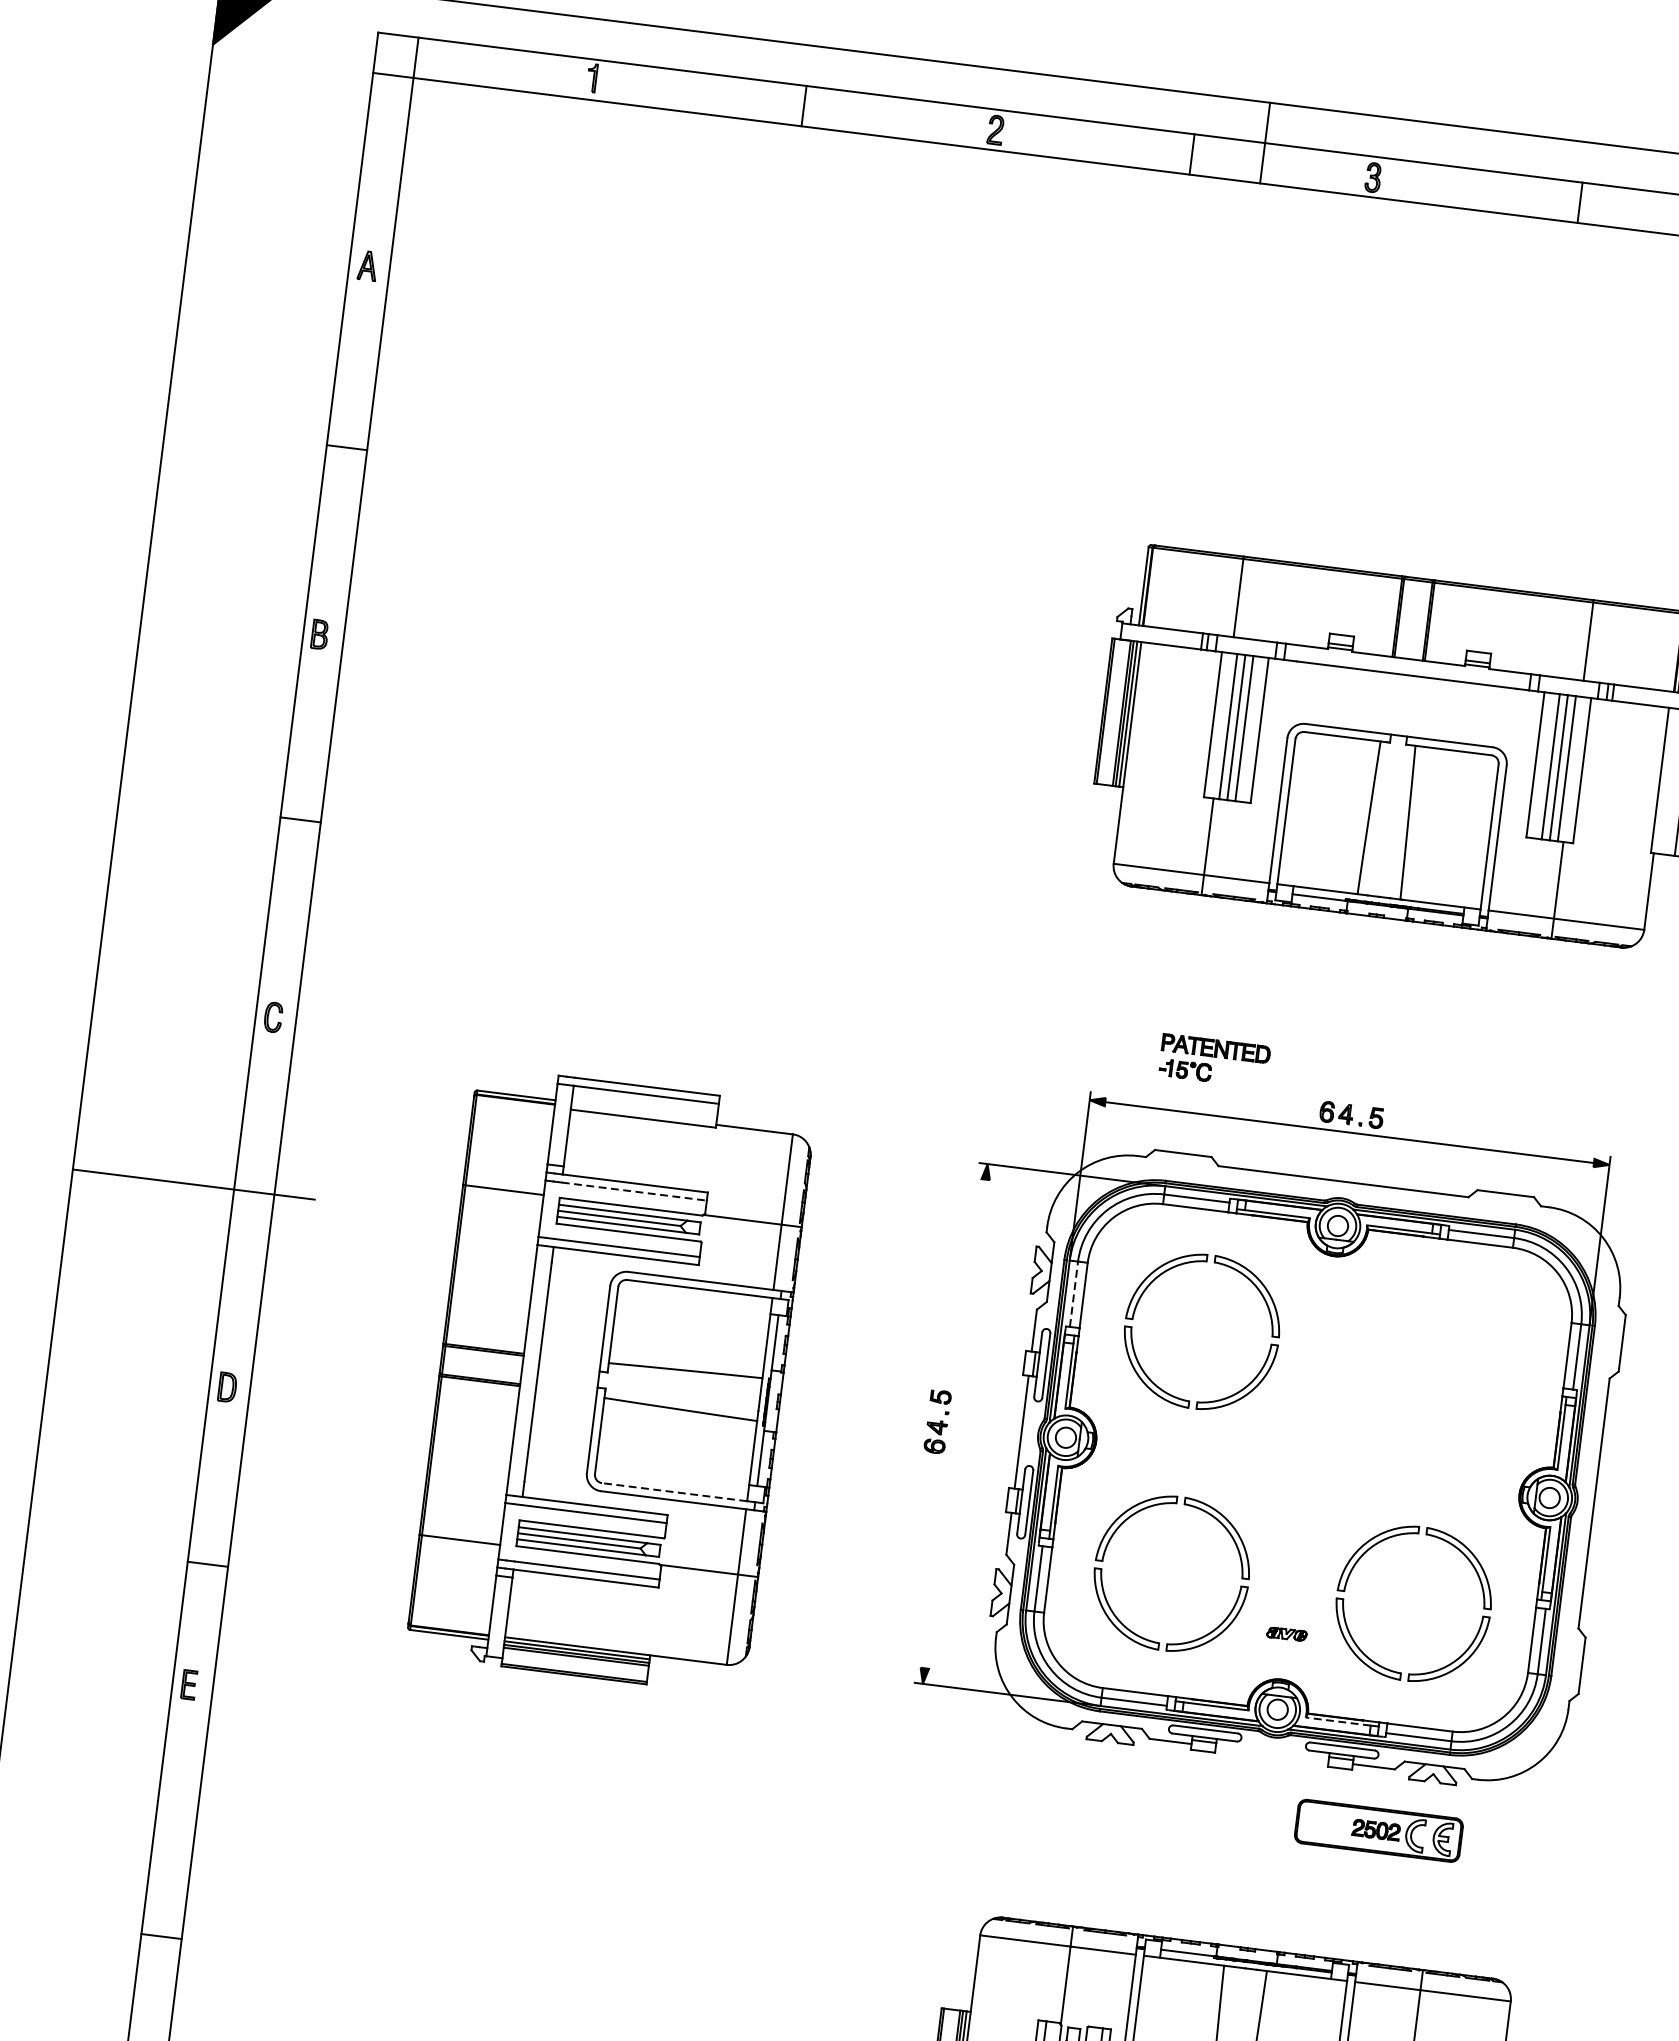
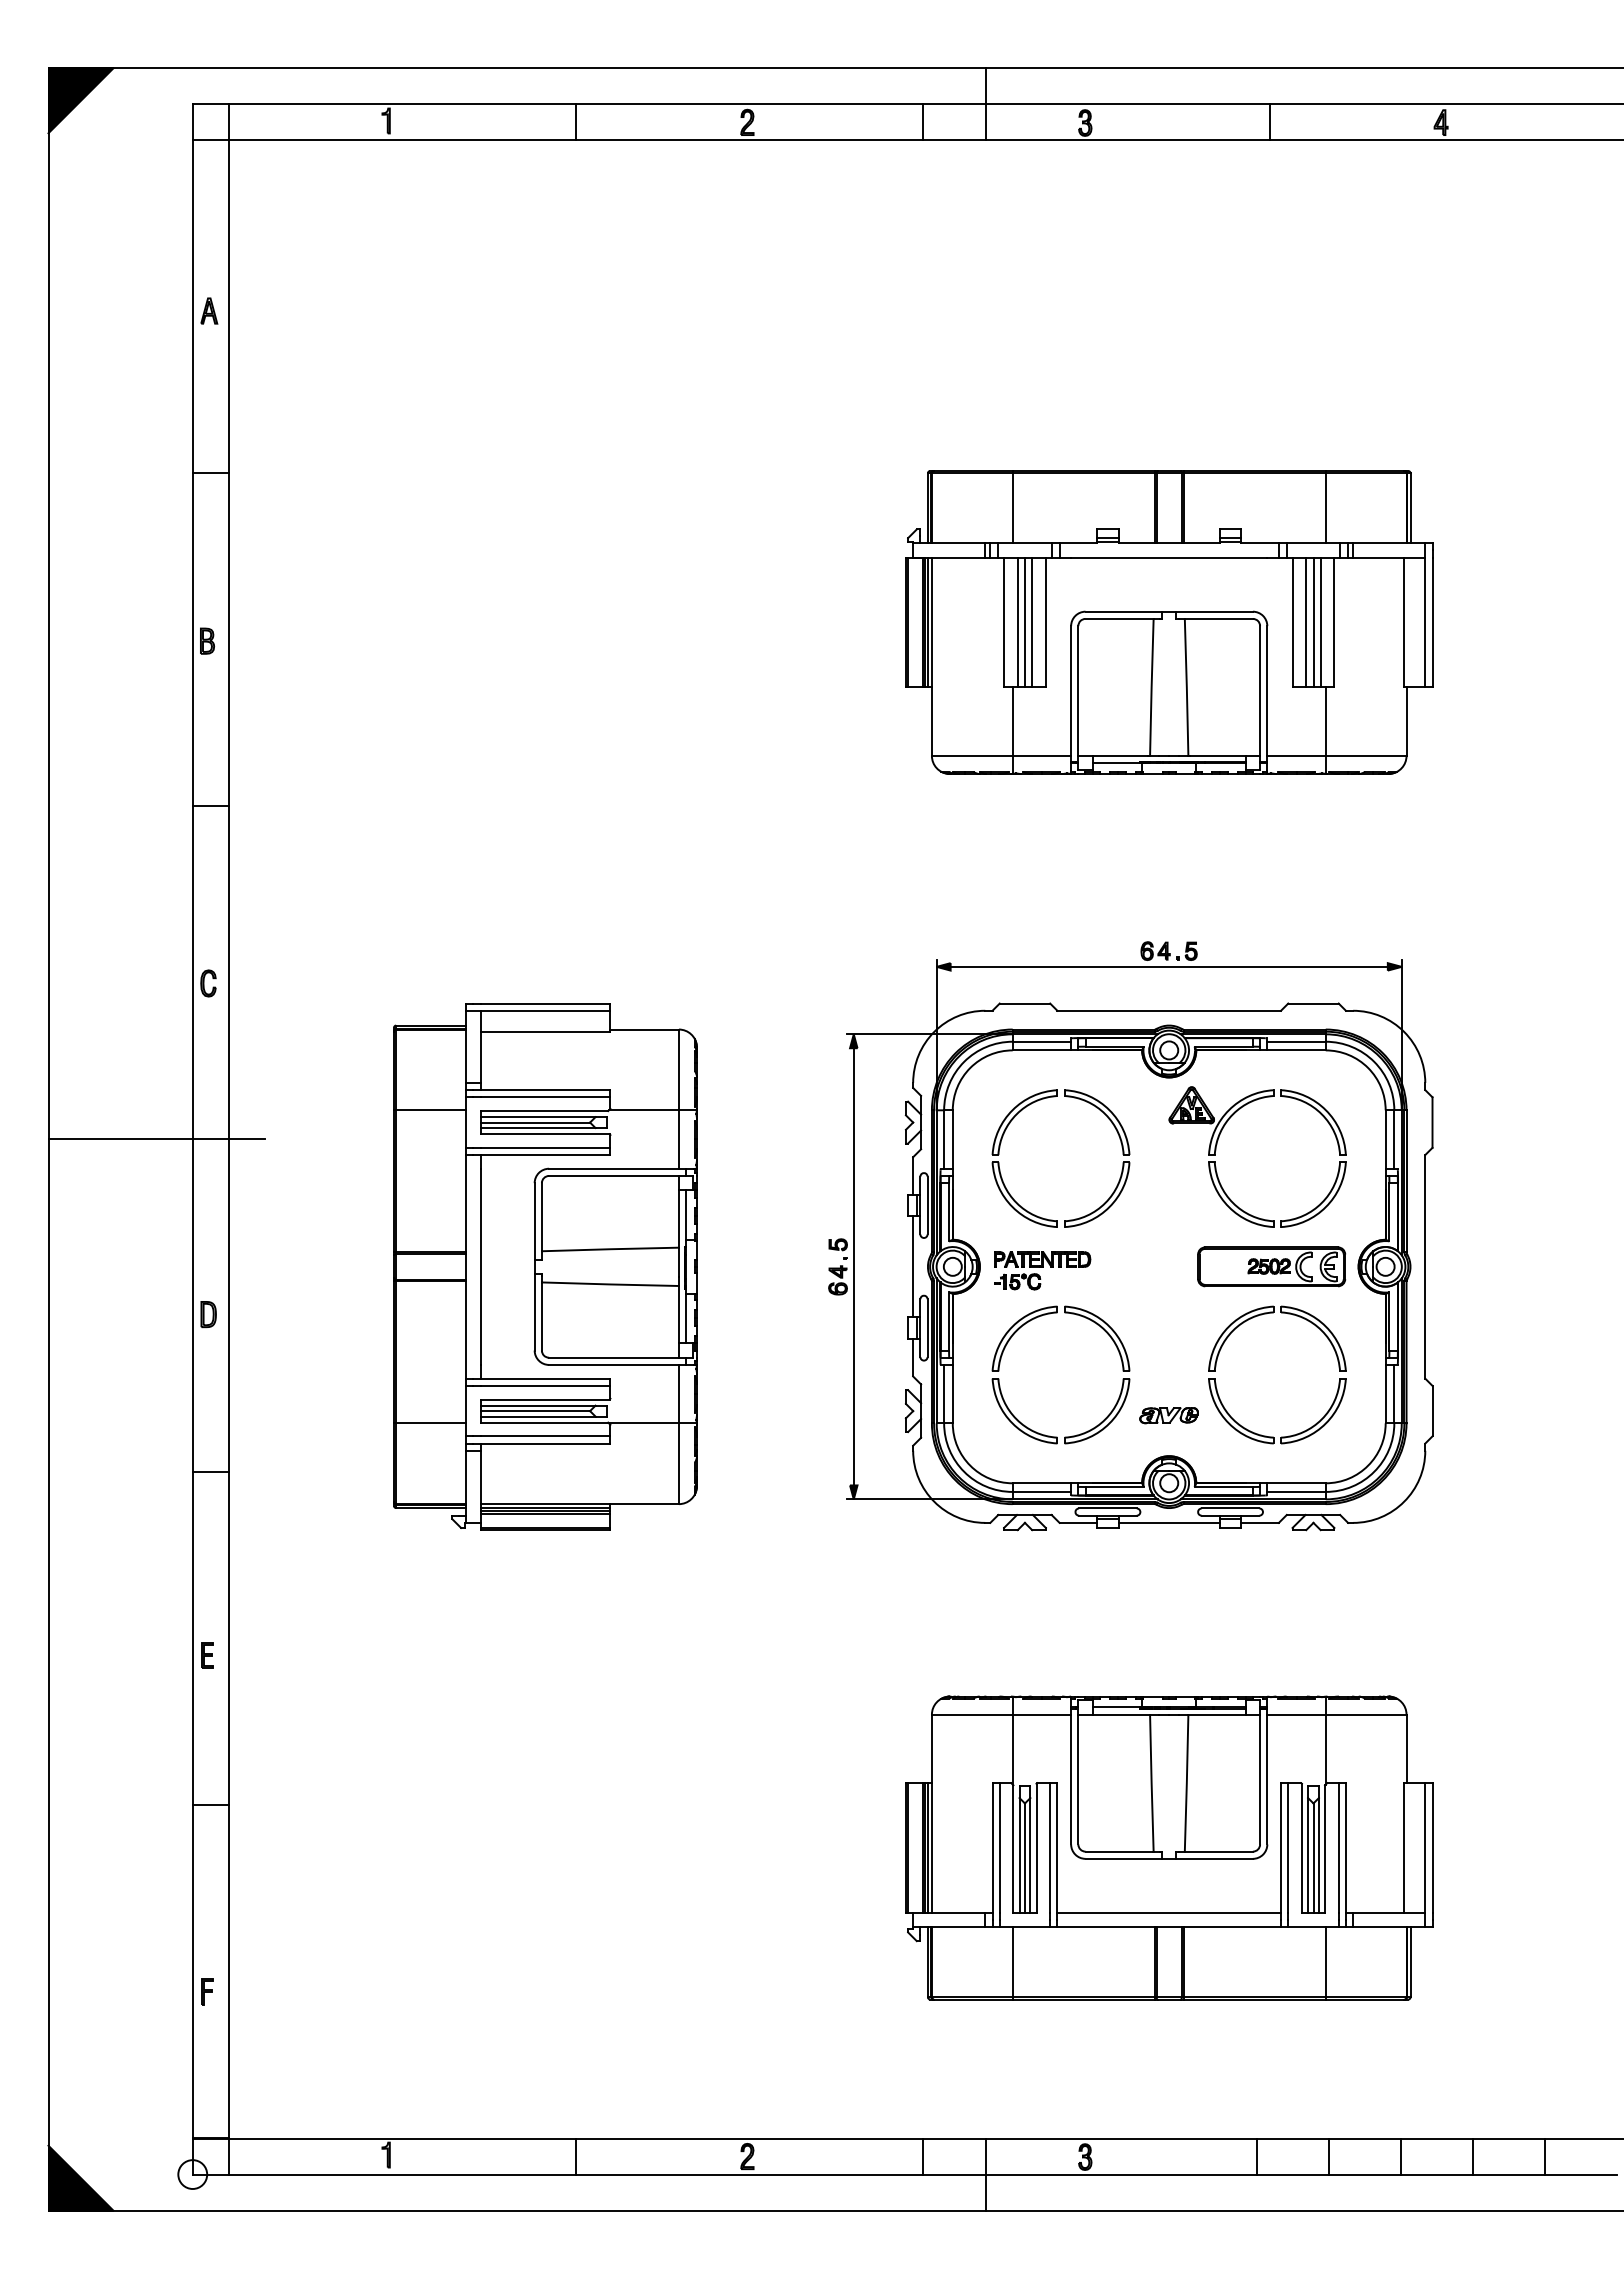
part: (1214, 1060) -> (1042, 1270), moved
line: (634, 1191) -> (545, 1097), dashed -> solid
line: (1074, 1294) -> (944, 1139), dashed -> solid
part: (1376, 1344) -> (1216, 1150), added
line: (955, 1423) -> (853, 1266), added
line: (675, 1491) -> (614, 1357), dashed -> solid
part: (1286, 1633) -> (1168, 1415), size x1.67
part: (189, 1684) -> (207, 1655), moved
line: (1337, 1722) -> (1223, 1487), dashed -> solid
line: (1271, 1753) -> (1168, 1522), added
part: (1378, 1830) -> (1271, 1266), moved

